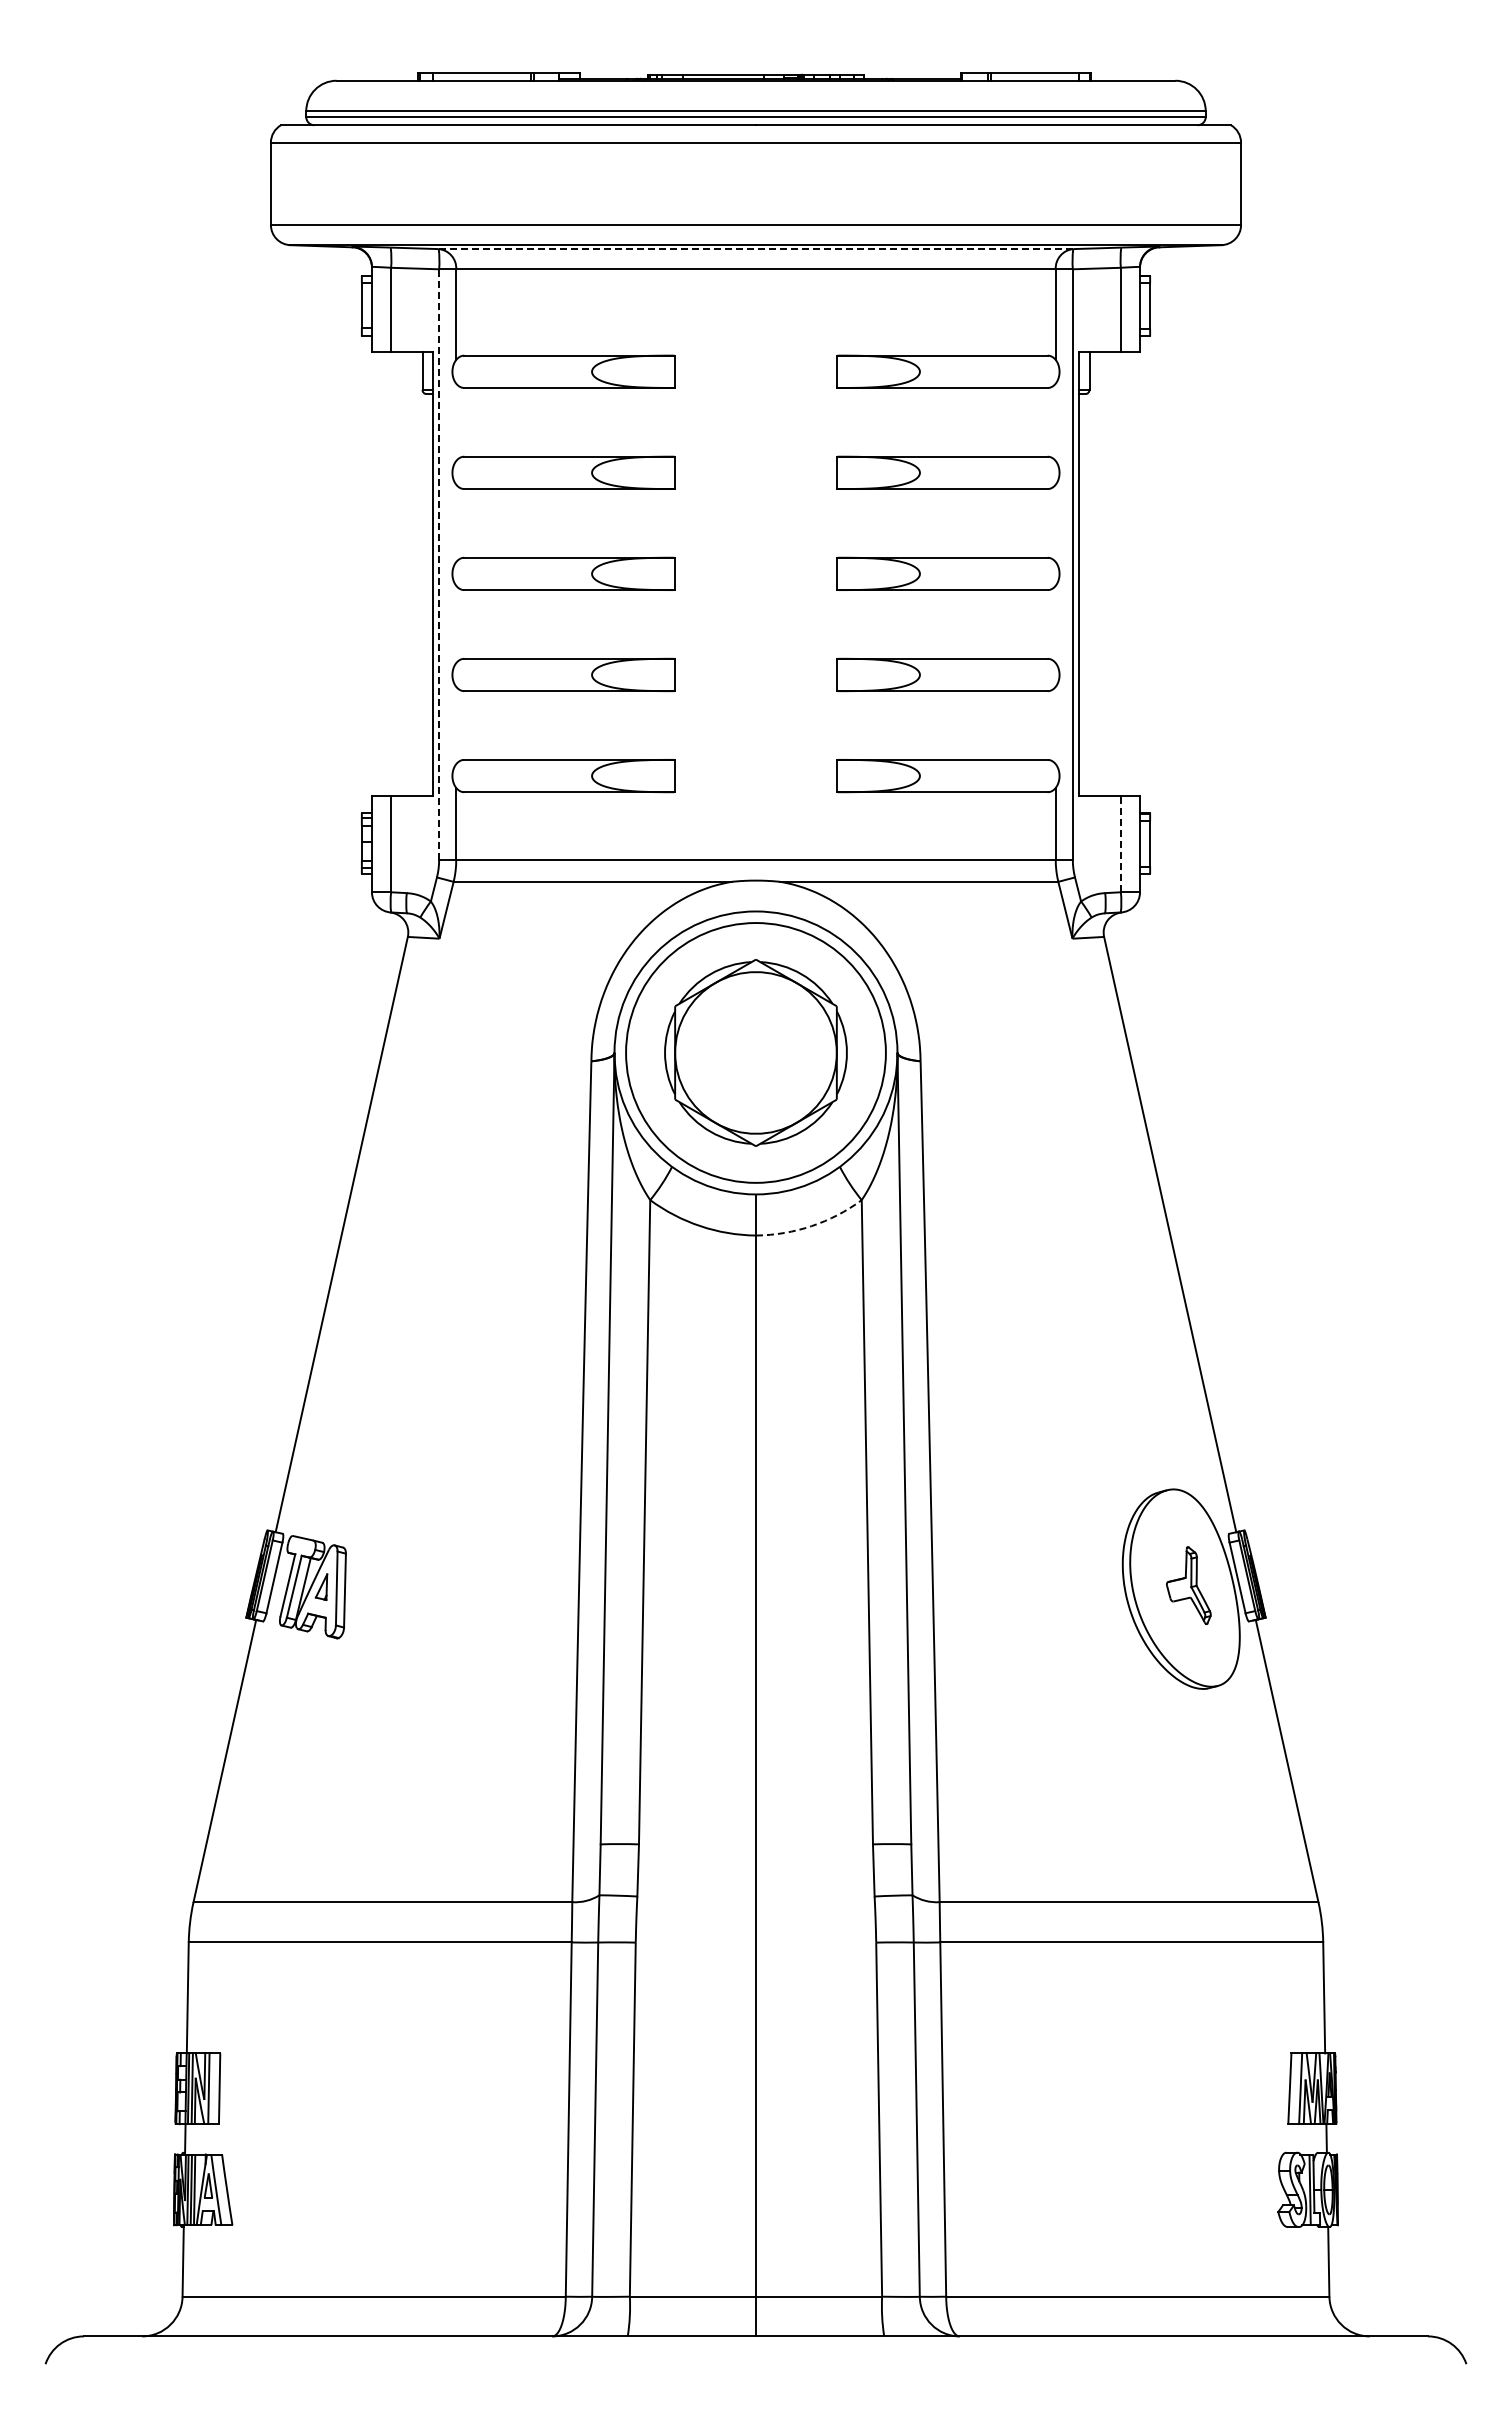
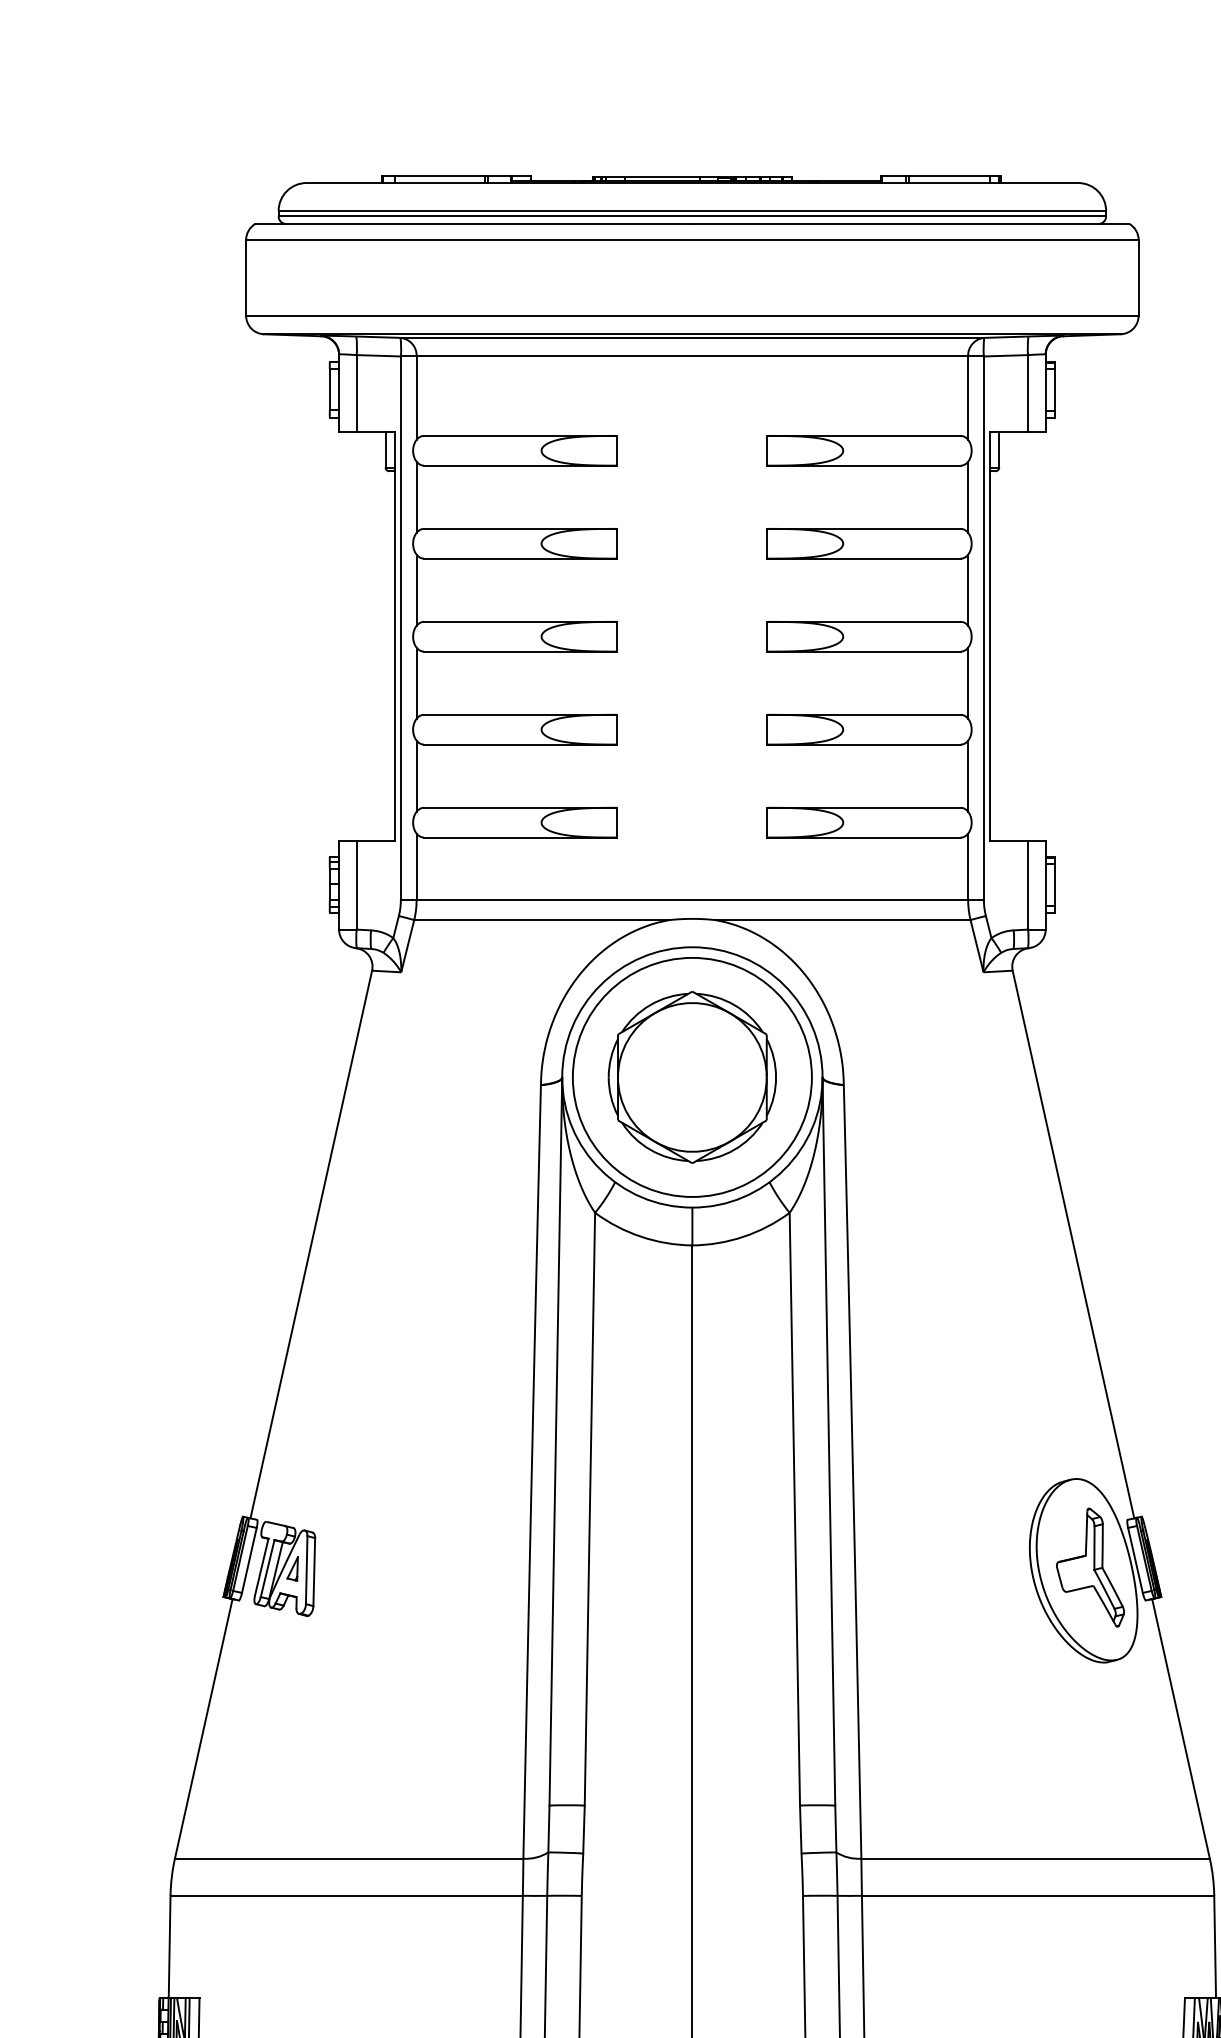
line: (756, 249) -> (692, 338), dashed -> solid
line: (456, 422) -> (416, 497), added
line: (1055, 422) -> (967, 497), added
line: (456, 523) -> (416, 590), added
line: (1055, 523) -> (967, 590), added
line: (439, 564) -> (401, 628), dashed -> solid
line: (456, 624) -> (416, 683), added
line: (1055, 624) -> (967, 683), added
line: (456, 725) -> (416, 776), added
line: (1055, 725) -> (967, 776), added
line: (1120, 843) -> (1027, 884), dashed -> solid
arc: (811, 1226) -> (743, 1237), dashed -> solid
part: (1188, 1585) -> (1090, 1567), size x1.67

